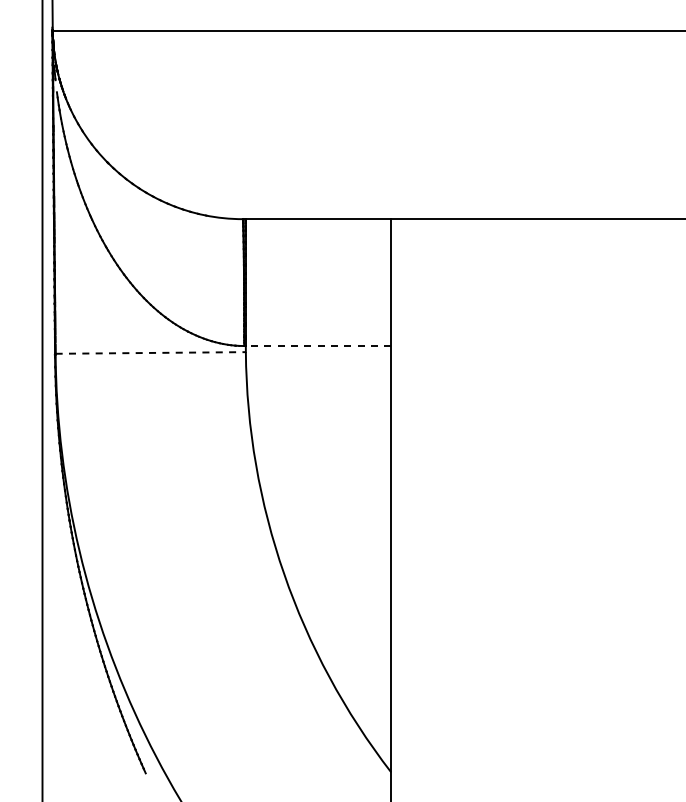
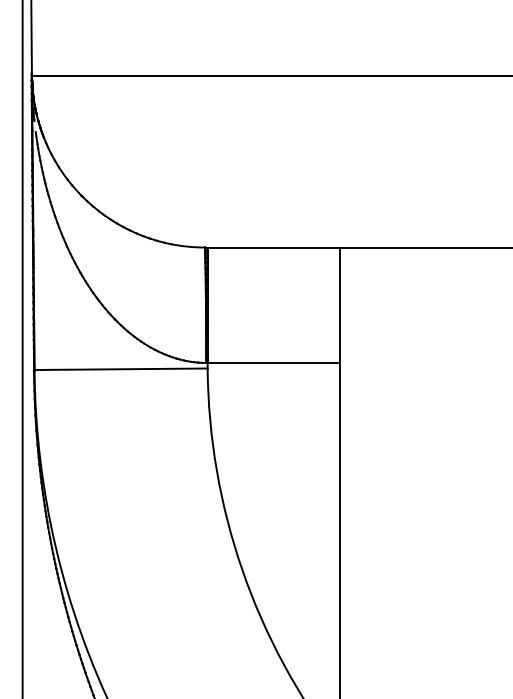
line: (318, 346) -> (273, 363), dashed -> solid
line: (151, 352) -> (121, 368), dashed -> solid

